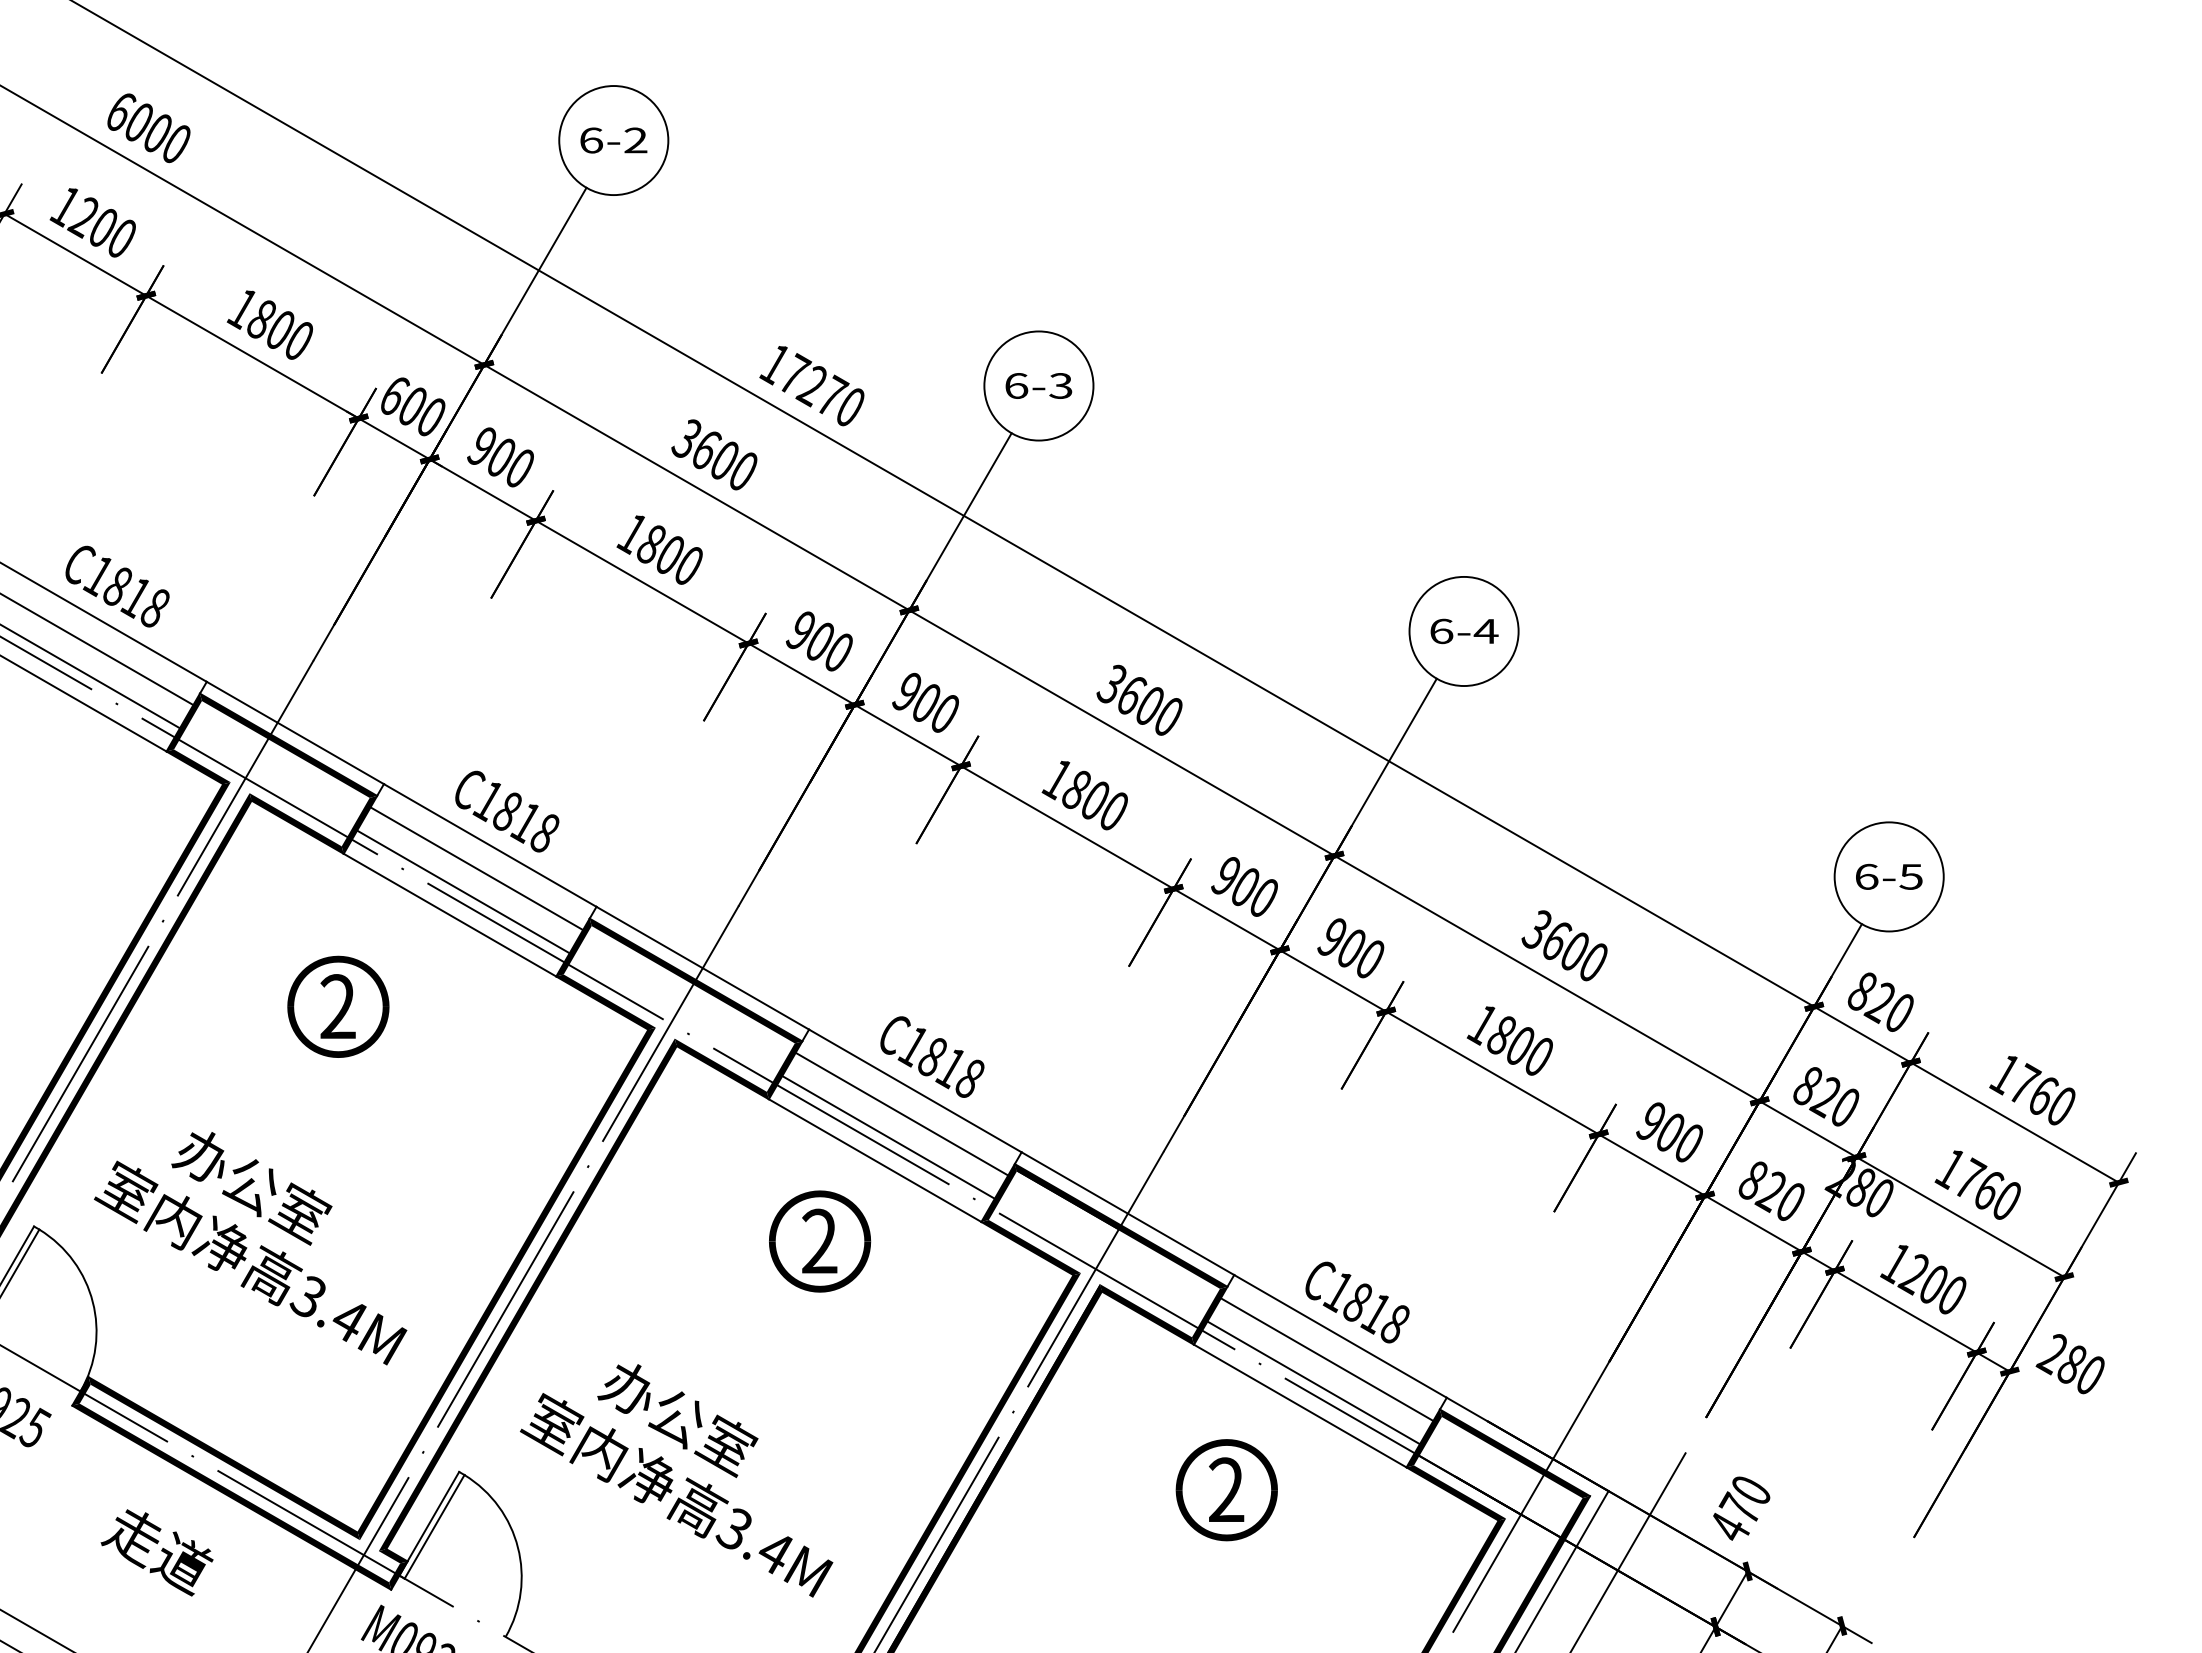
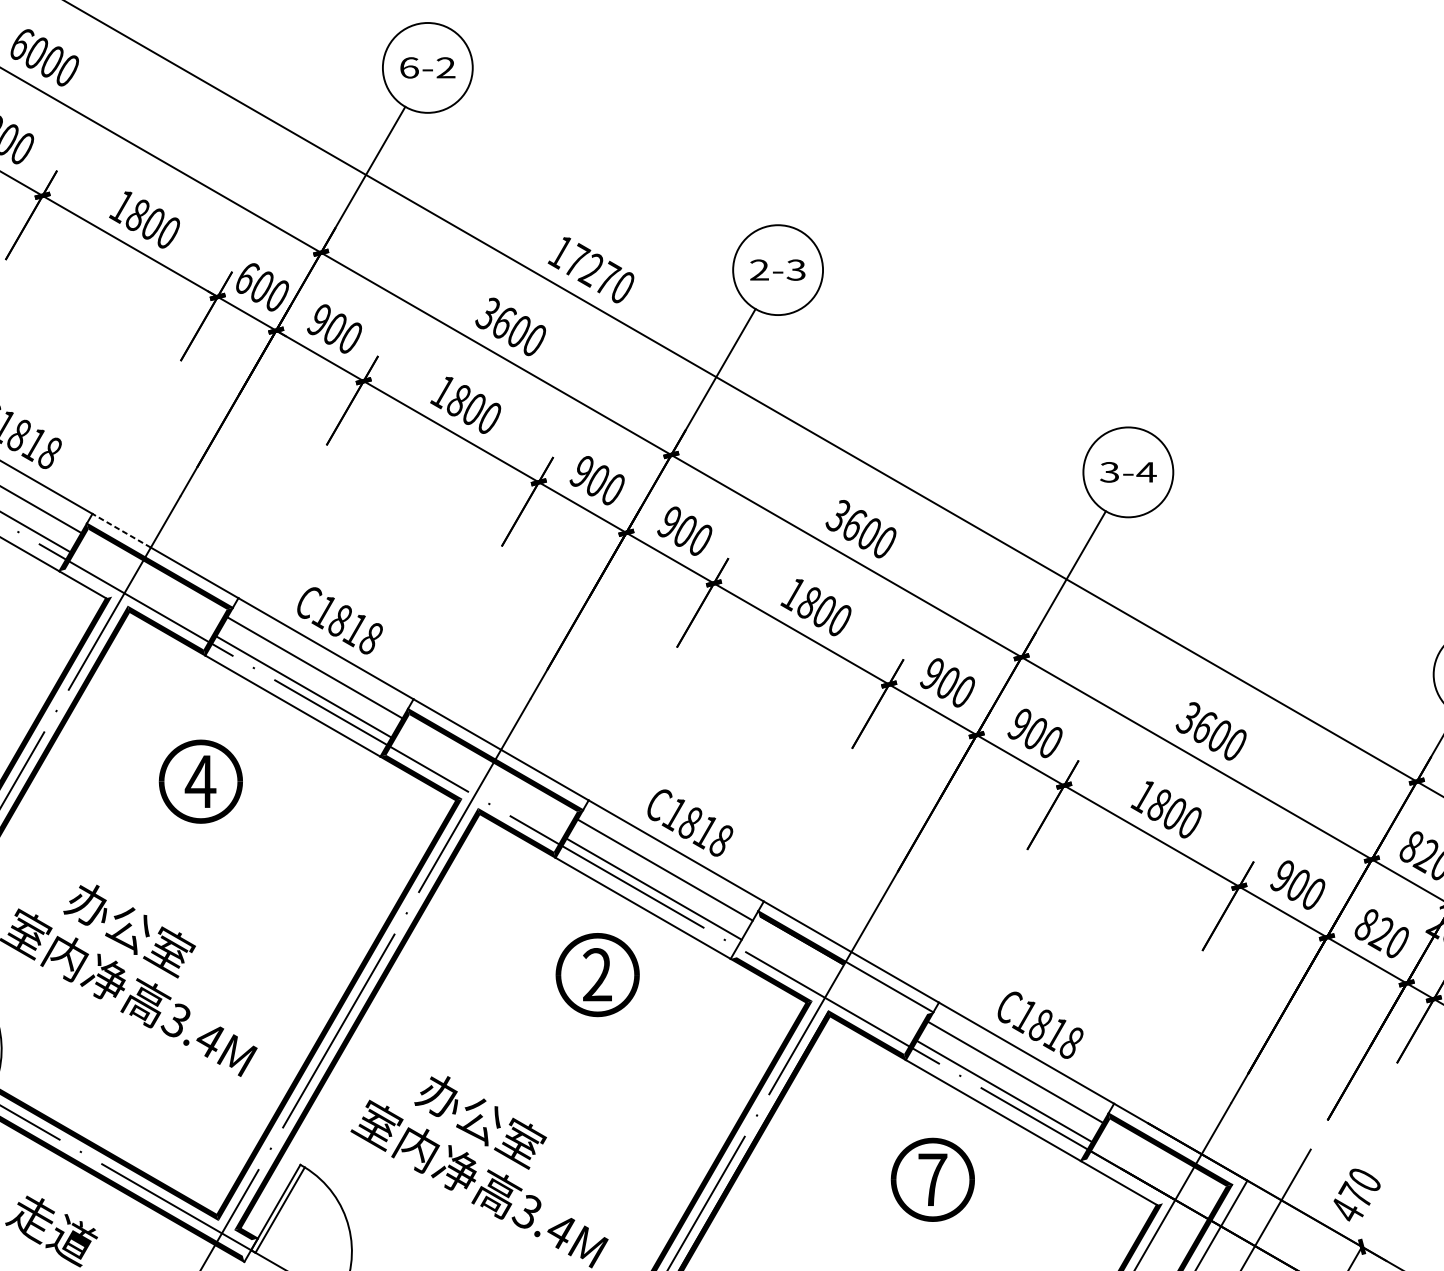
text: (1016, 385) -> (759, 269), 6-3 -> 2-3
text: (1441, 631) -> (1109, 472), 6-4 -> 3-4
line: (242, 702) -> (121, 530), solid -> dashed
fill: (198, 766) -> (85, 583), removed
text: (337, 1006) -> (200, 781), 2 -> 4
fill: (998, 1192) -> (744, 934), removed
fill: (1172, 1256) -> (888, 987), removed
text: (1226, 1489) -> (932, 1179), 2 -> 7
fill: (1456, 1492) -> (1122, 1181), removed
fill: (398, 1575) -> (250, 1250), removed

